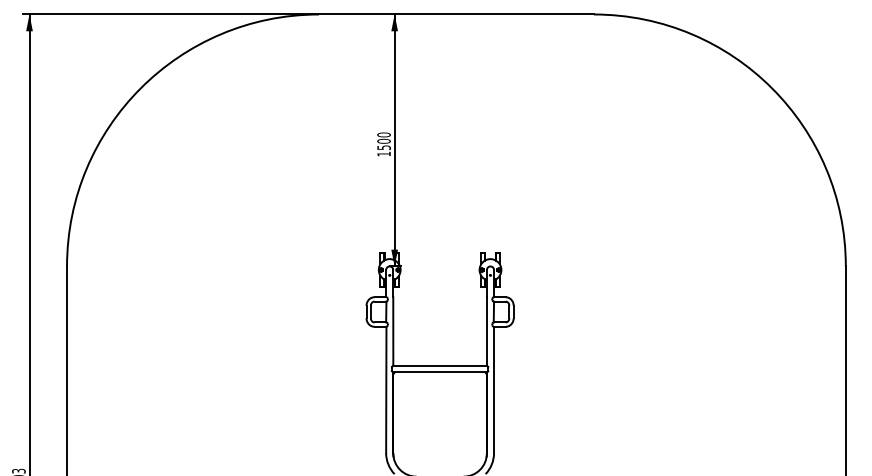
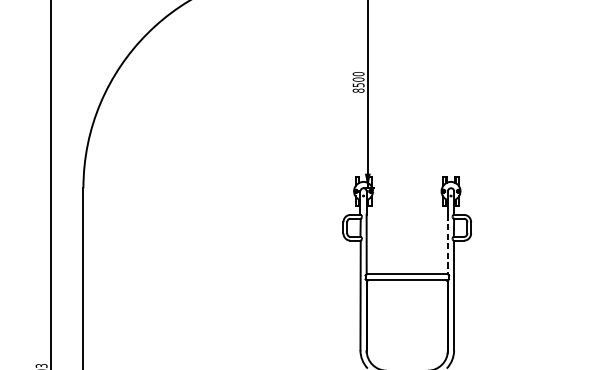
text: (383, 153) -> (358, 90), 1500 -> 8500
line: (486, 331) -> (447, 244), solid -> dashed

